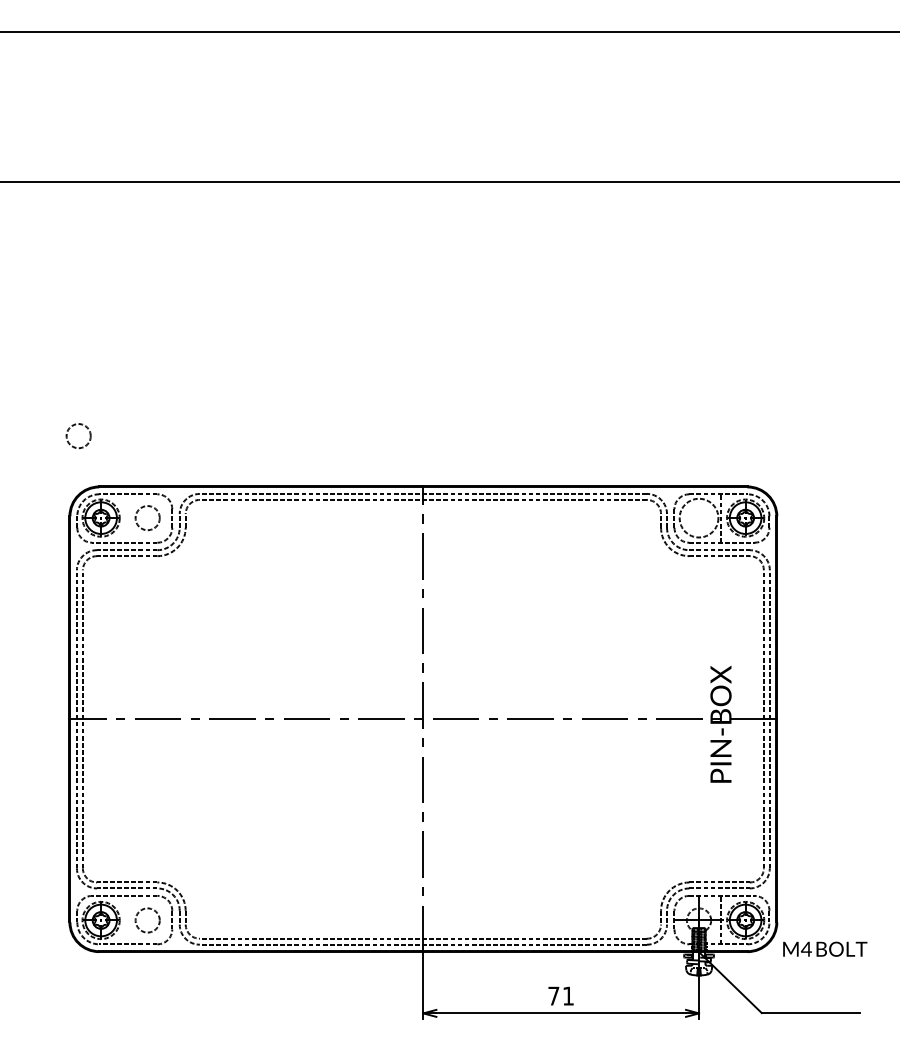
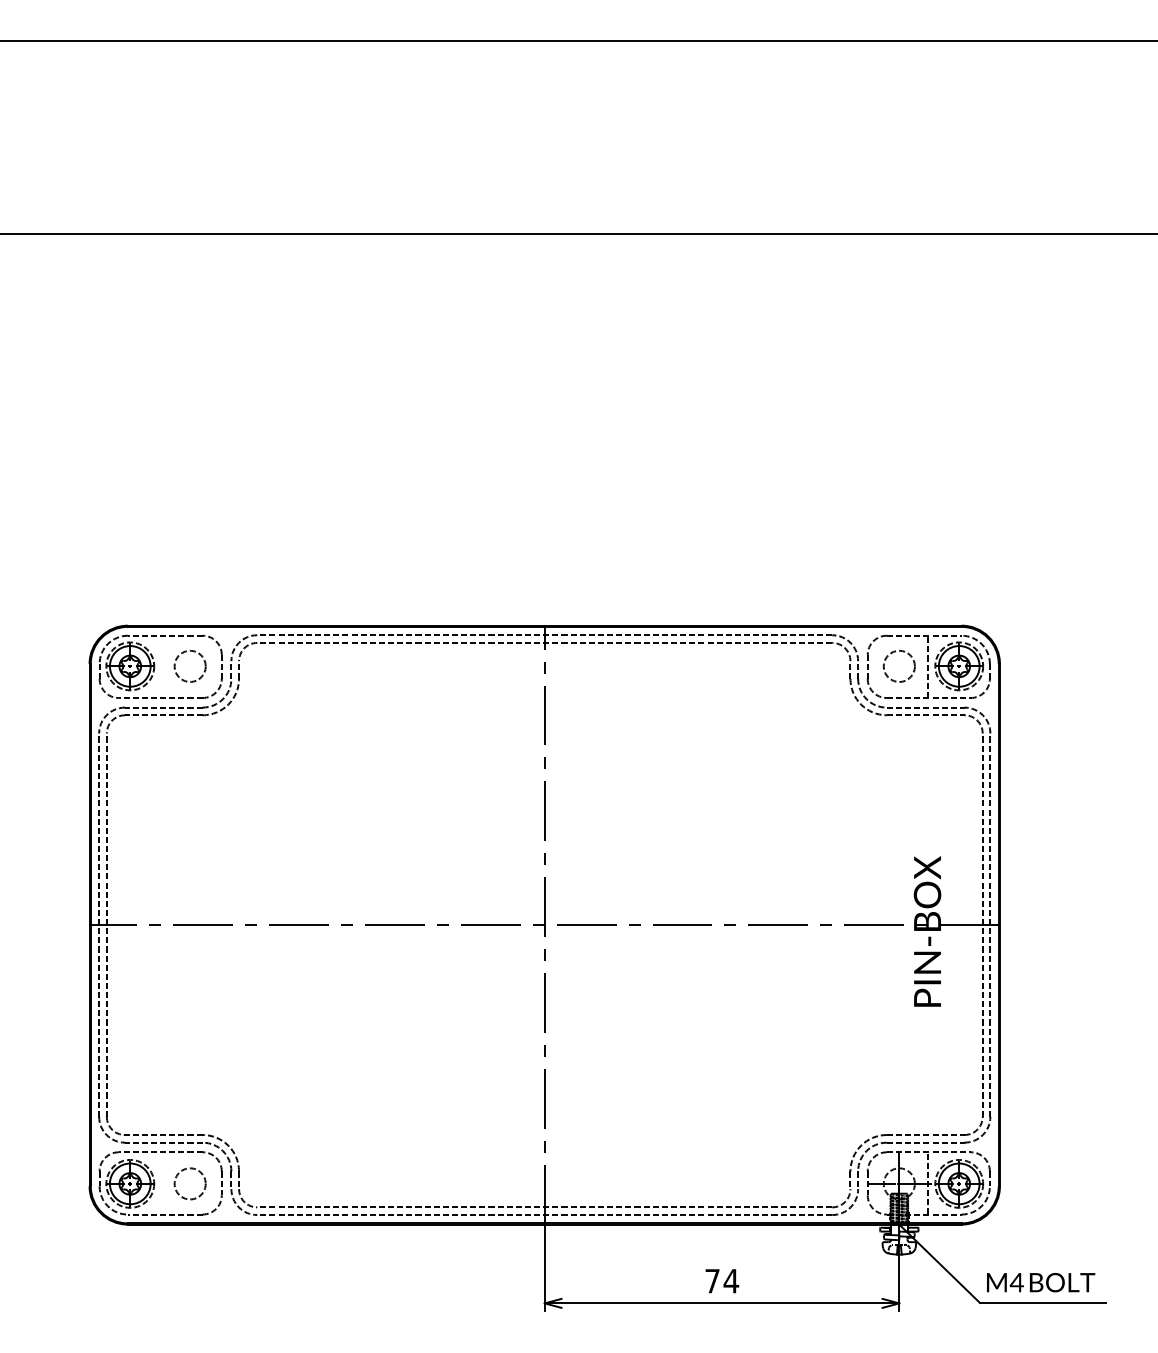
circle: (78, 436) -> (101, 561), removed
circle: (698, 518) -> (898, 666), size x0.62
text: (825, 948) -> (1041, 1281), moved
text: (568, 995) -> (731, 1280), 71 -> 74

